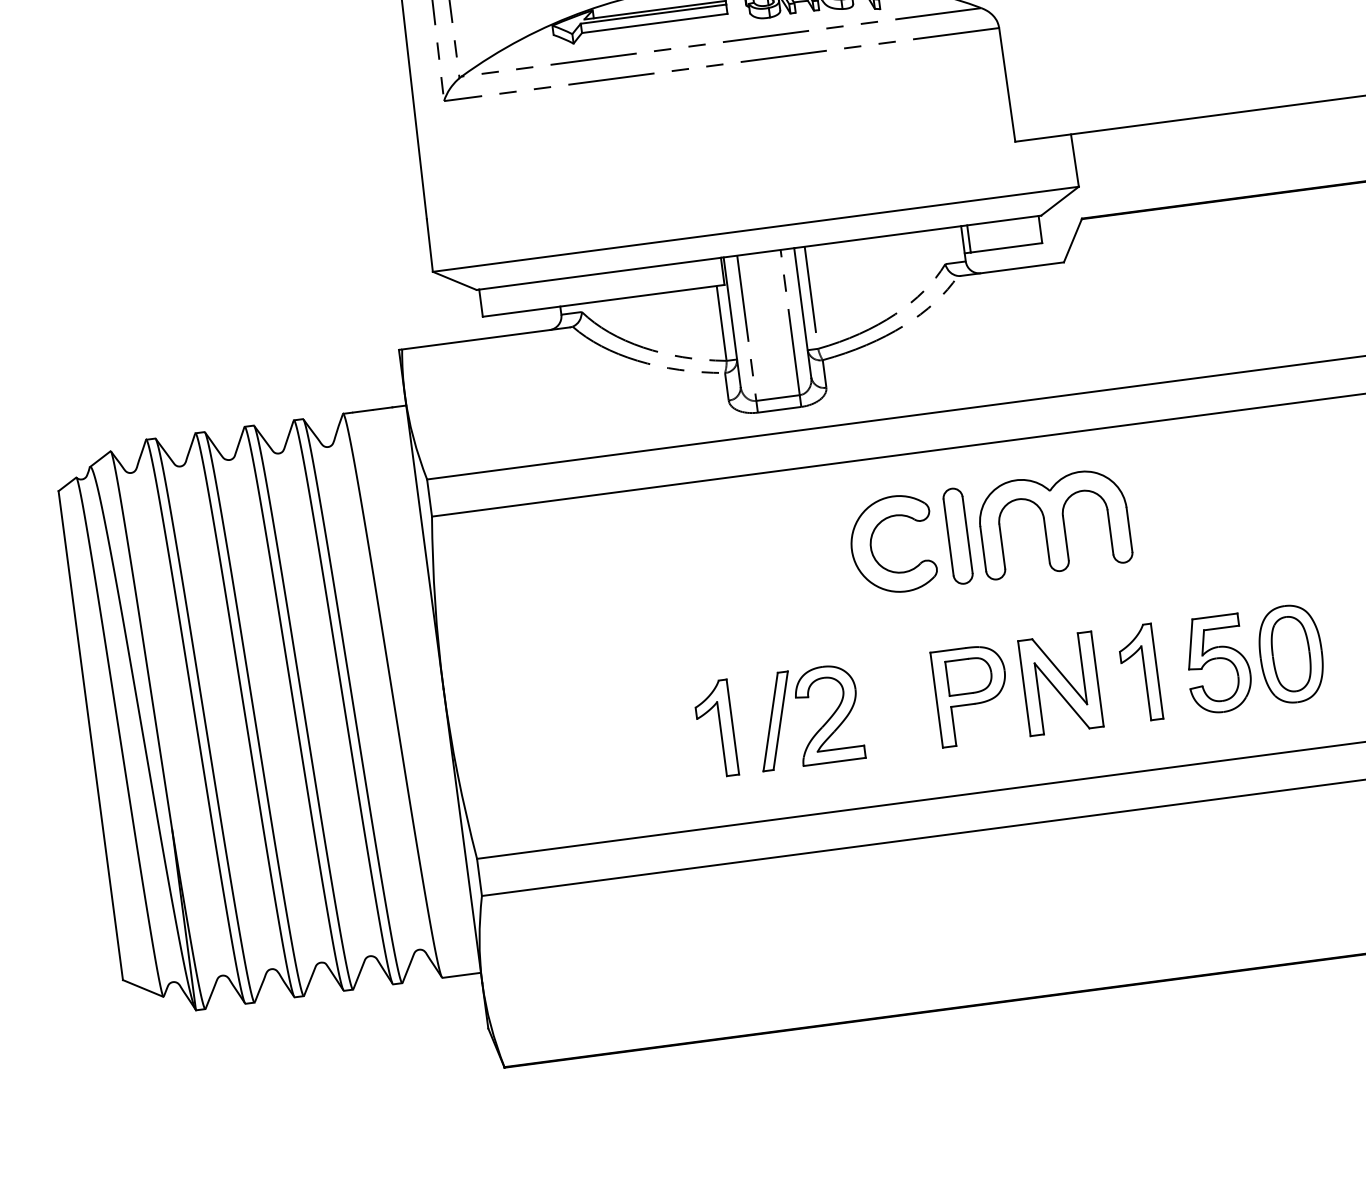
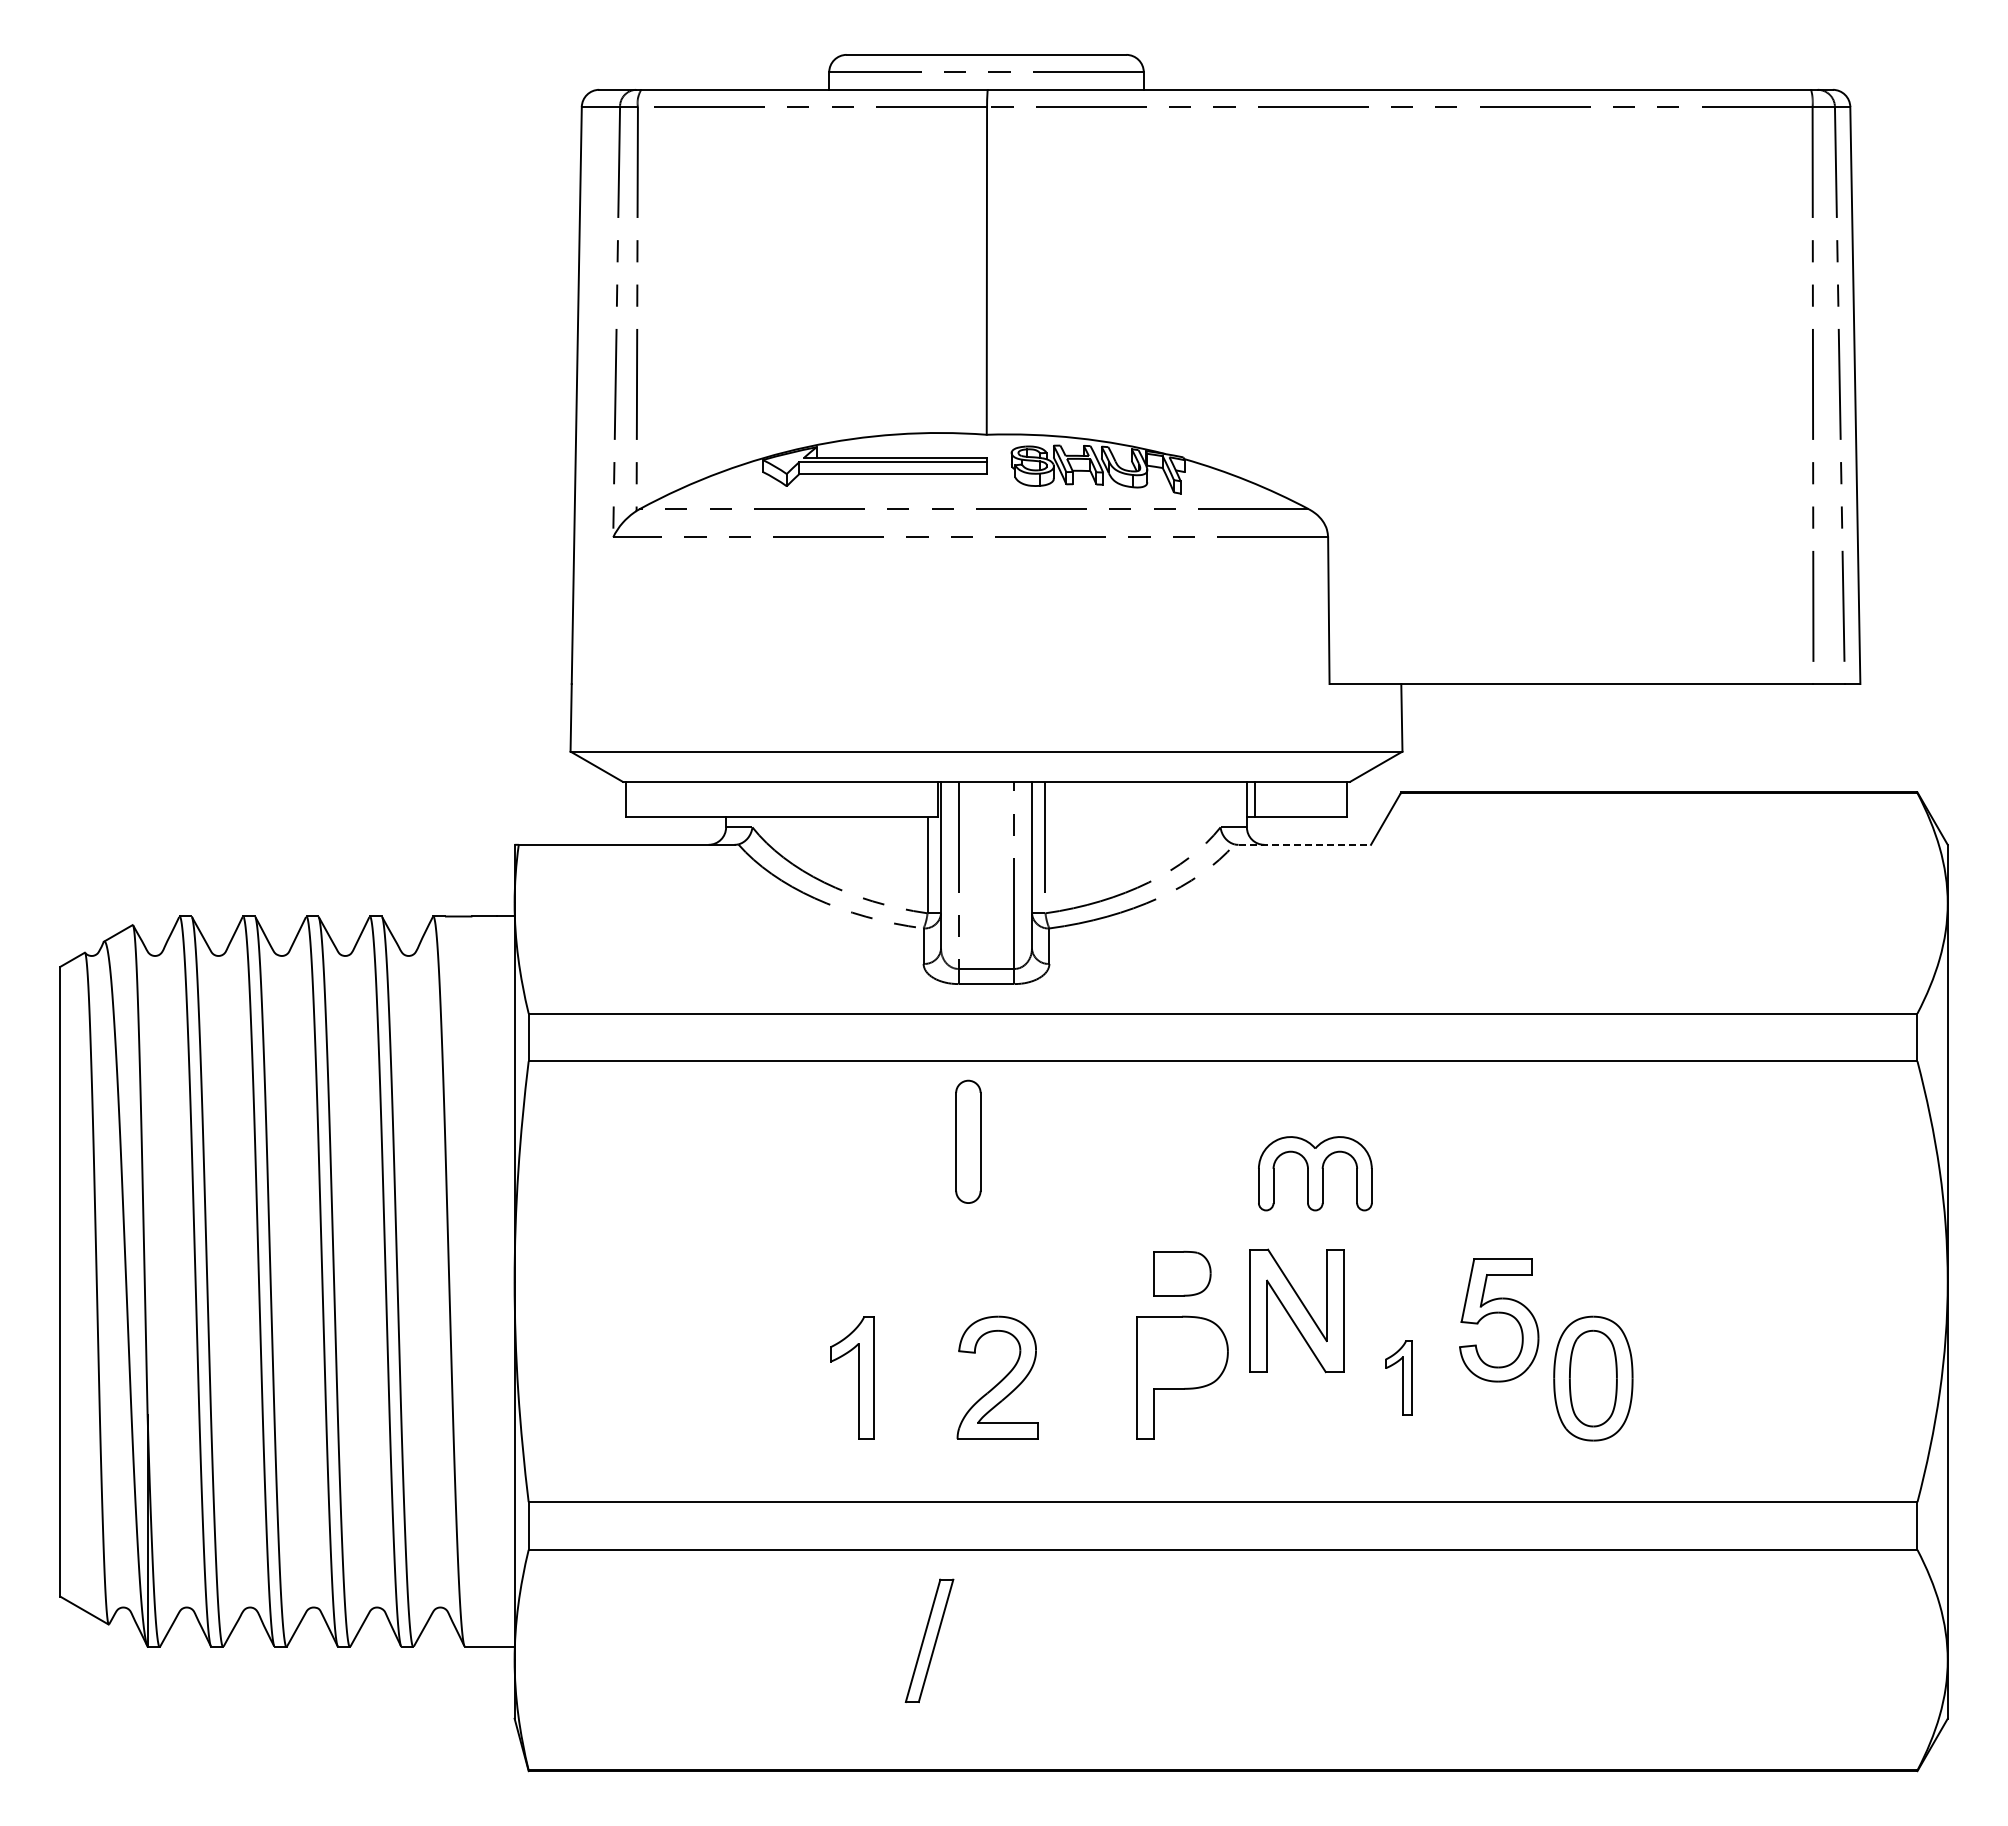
line: (1013, 268) -> (1305, 844), solid -> dashed
part: (1054, 523) -> (1315, 1173), size x0.6
part: (958, 535) -> (968, 1141), moved
part: (871, 547) -> (1080, 1173), removed
part: (1217, 658) -> (1499, 1313), moved
part: (1139, 673) -> (1398, 1377), size x0.6
part: (969, 675) -> (1182, 1273), moved
part: (1060, 683) -> (1296, 1310), moved
part: (775, 721) -> (929, 1640), moved

